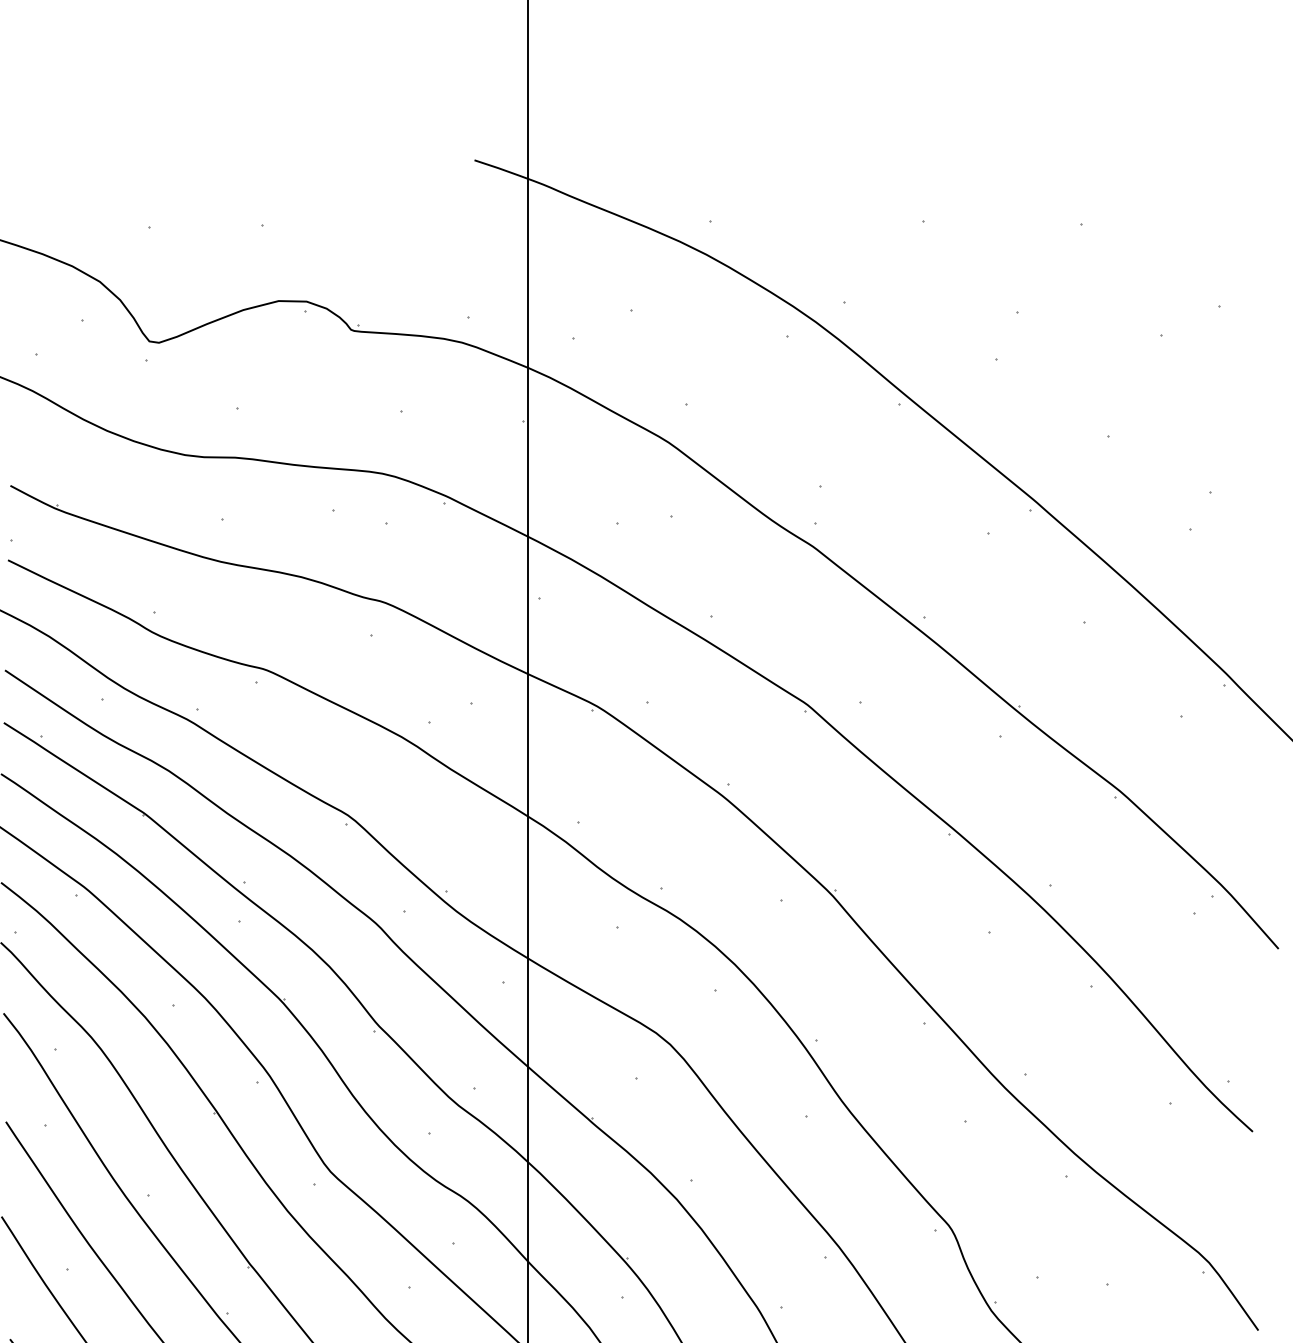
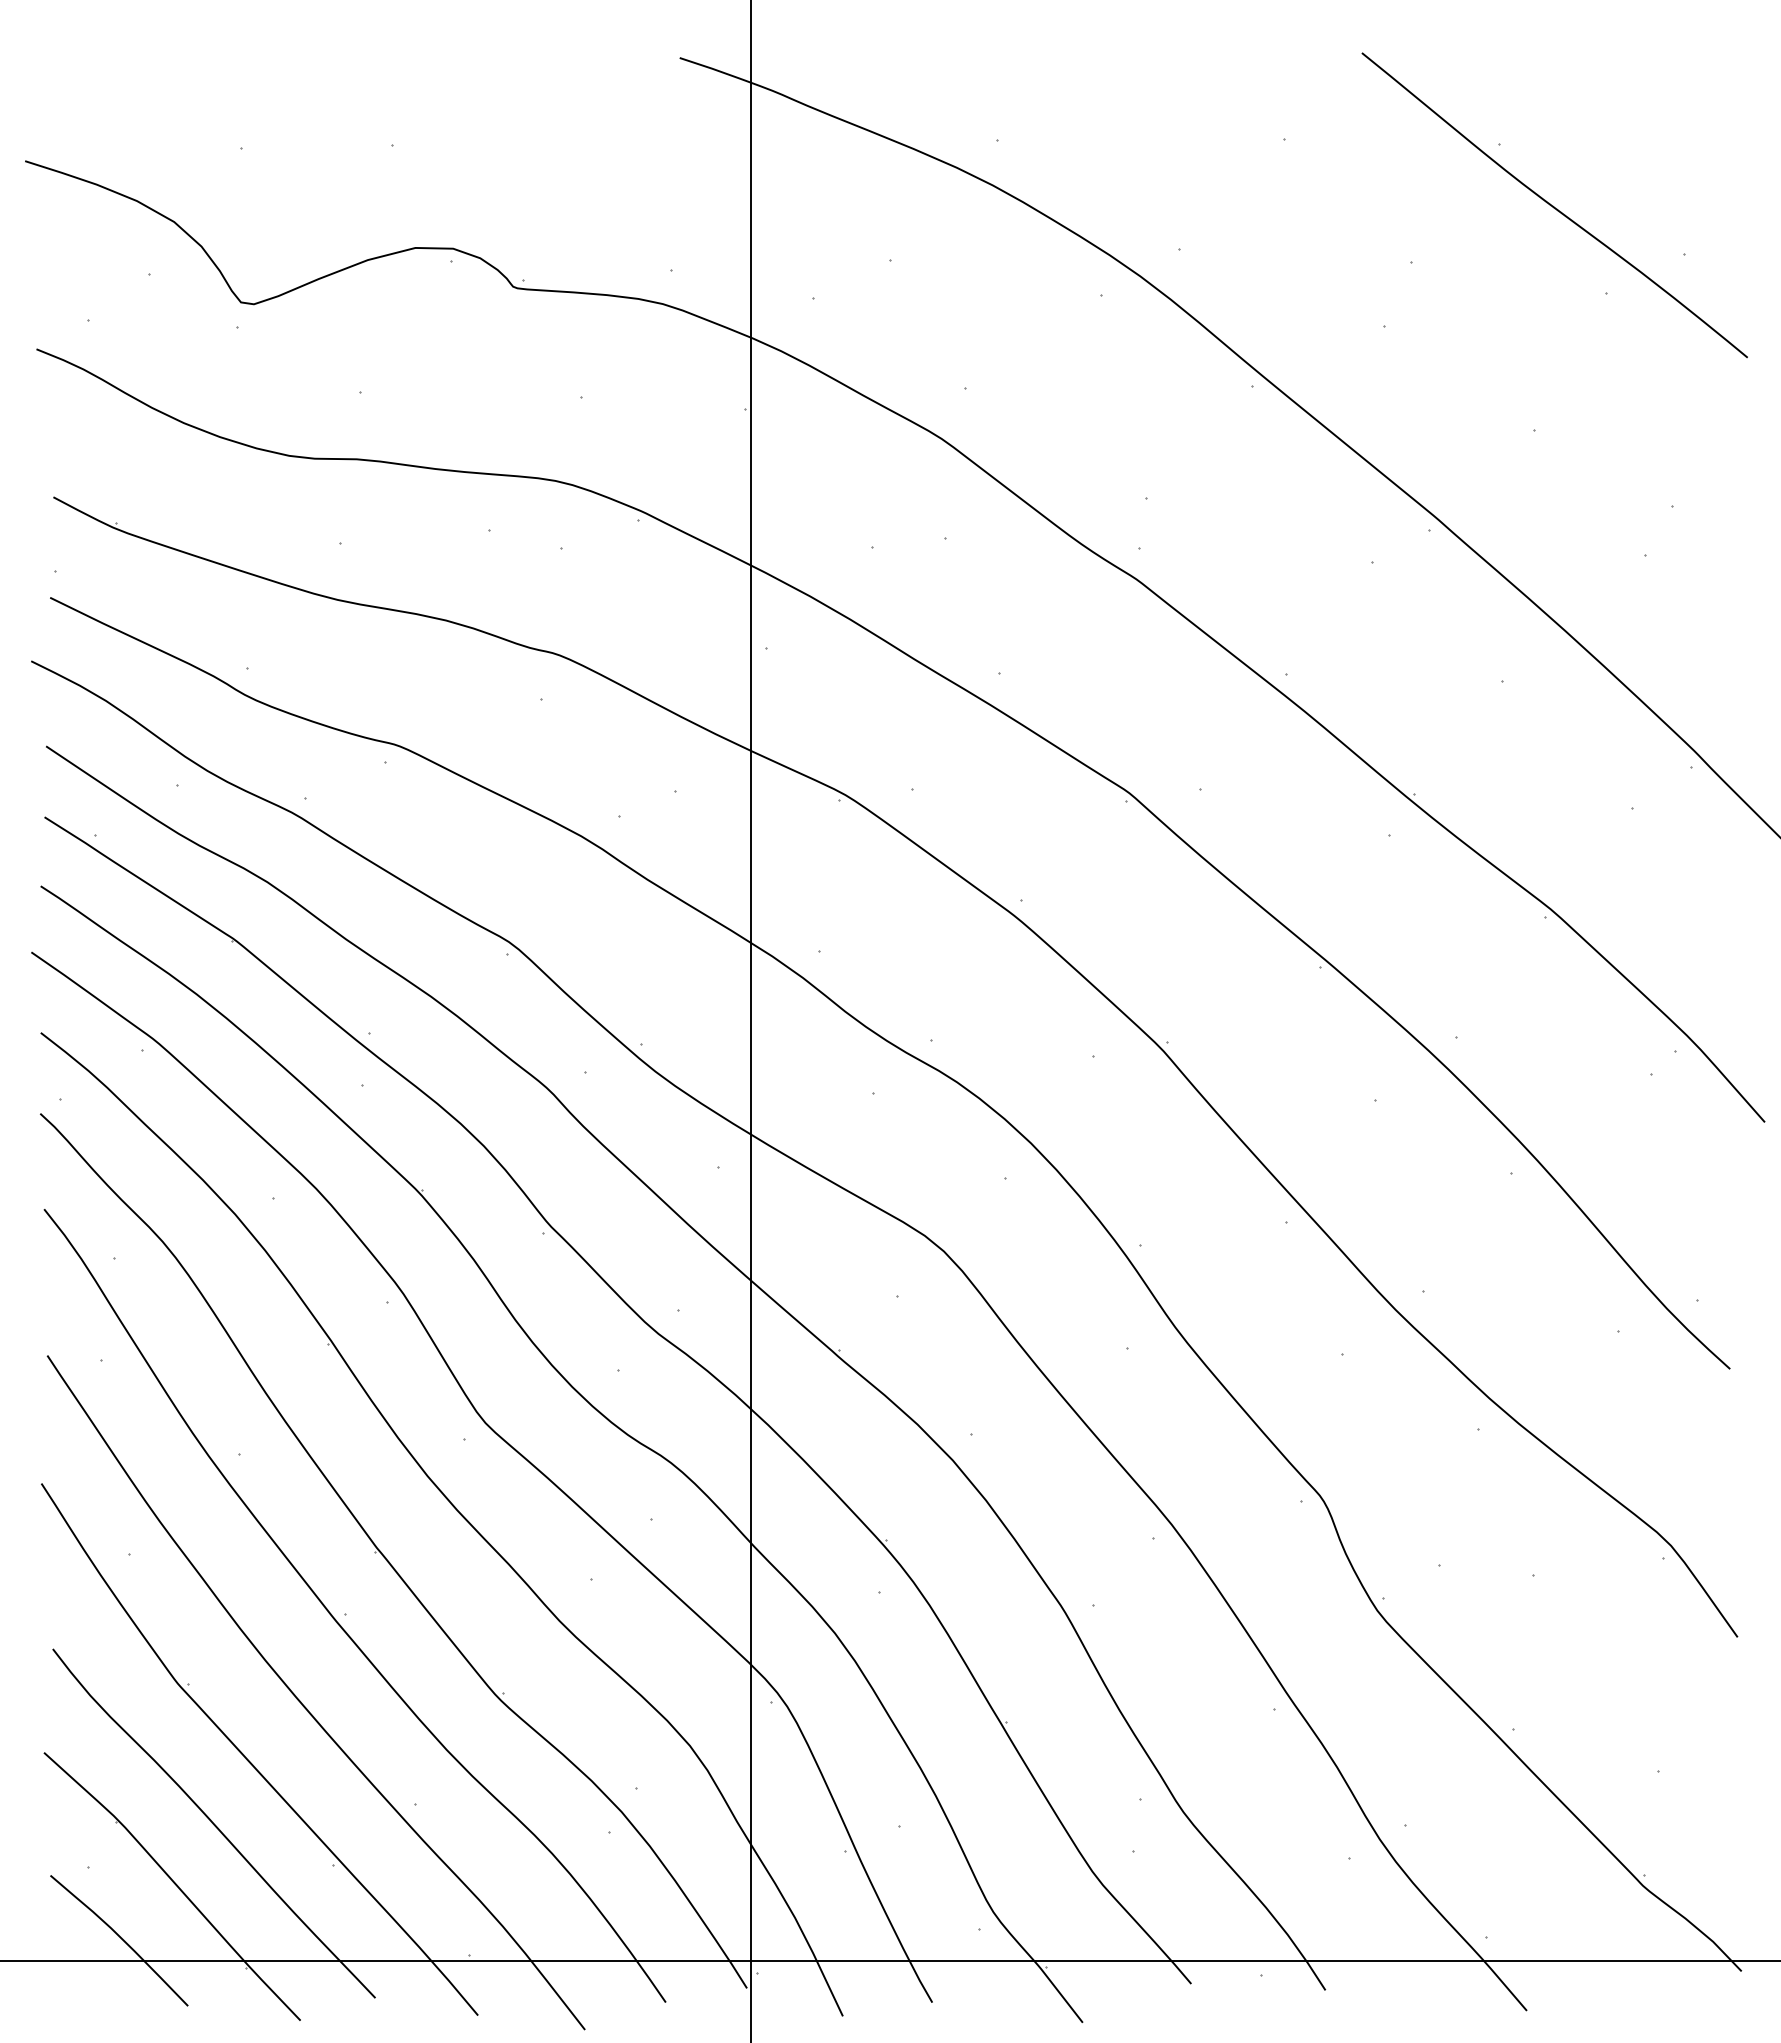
curve: (1121, 269) -> (1553, 205), added

